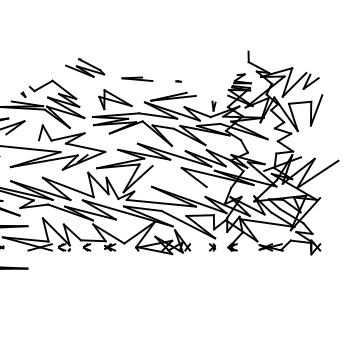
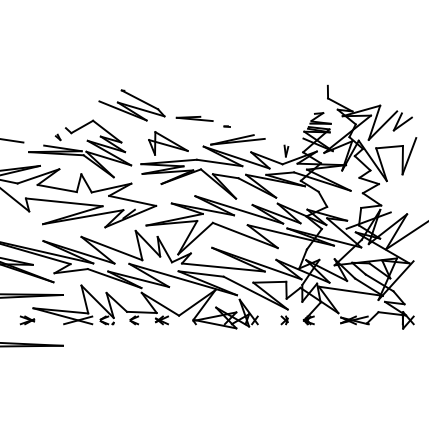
part: (84, 68) -> (131, 105), size x1.43
part: (178, 81) -> (226, 126), moved
line: (22, 137) -> (56, 188), added
line: (178, 176) -> (244, 235), added

